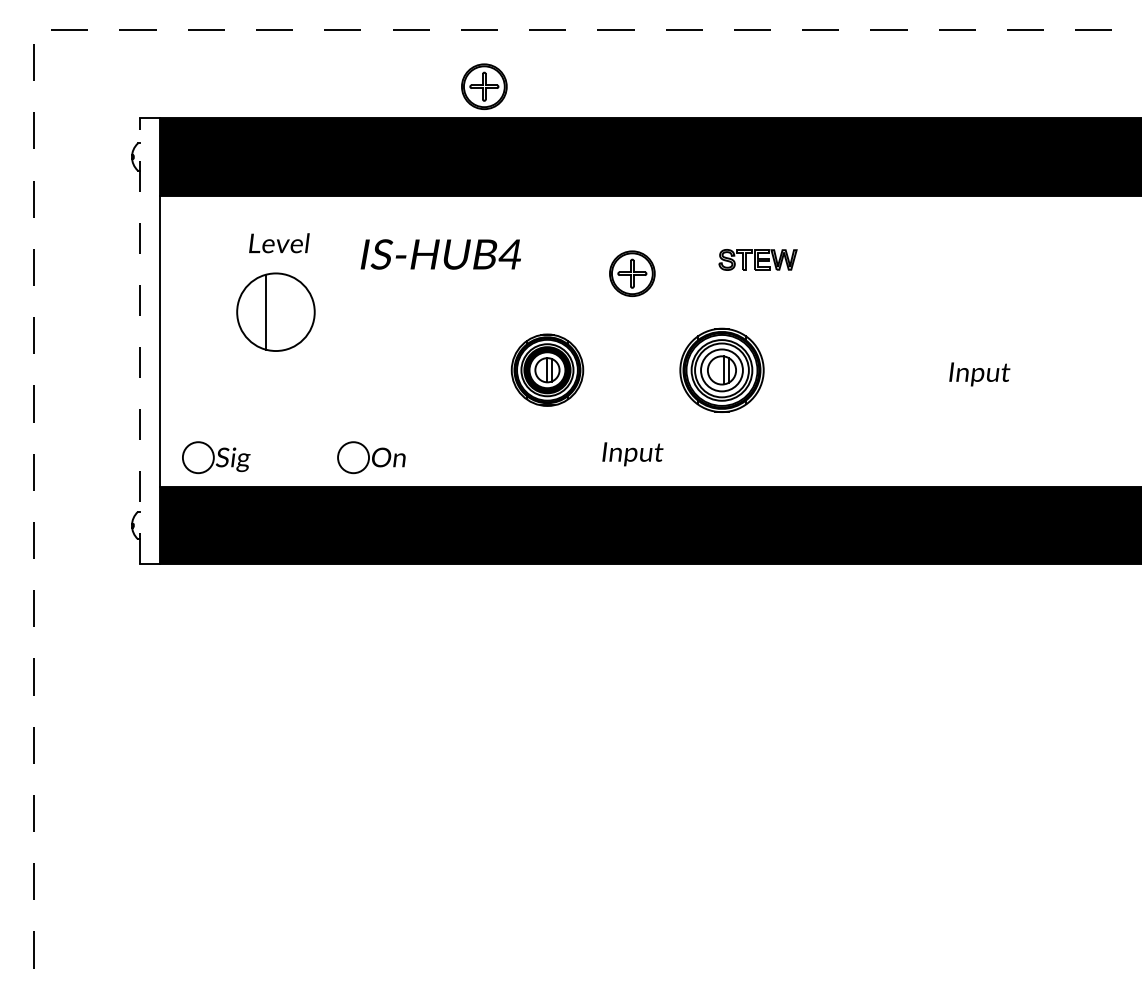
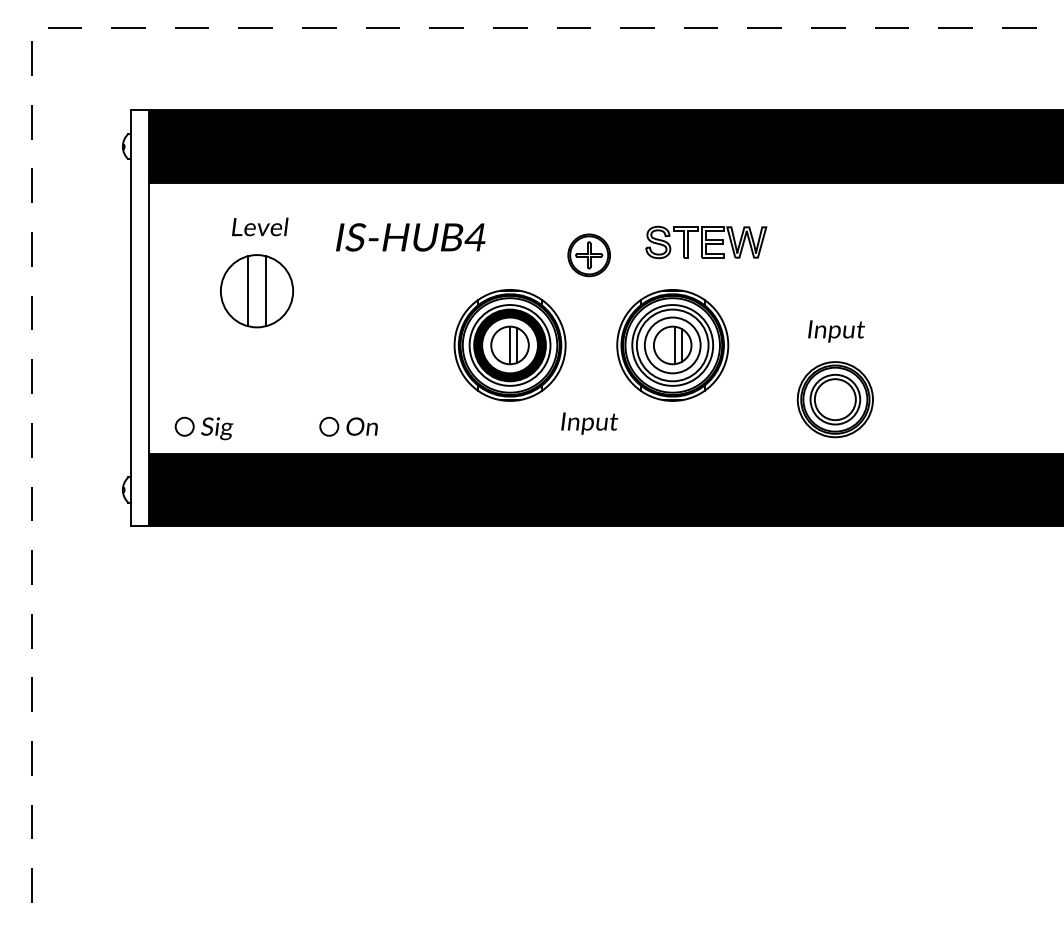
part: (484, 86) -> (451, 80), removed
part: (757, 259) -> (705, 242), size x1.67
line: (285, 311) -> (265, 290), added
line: (140, 340) -> (130, 317), dashed -> solid
part: (547, 369) -> (510, 344), size x1.67
part: (721, 370) -> (672, 345), size x1.43
text: (979, 374) -> (836, 331), moved
part: (896, 428) -> (835, 399), added
circle: (198, 457) -> (184, 426), size x0.62
circle: (353, 457) -> (329, 426), size x0.62

